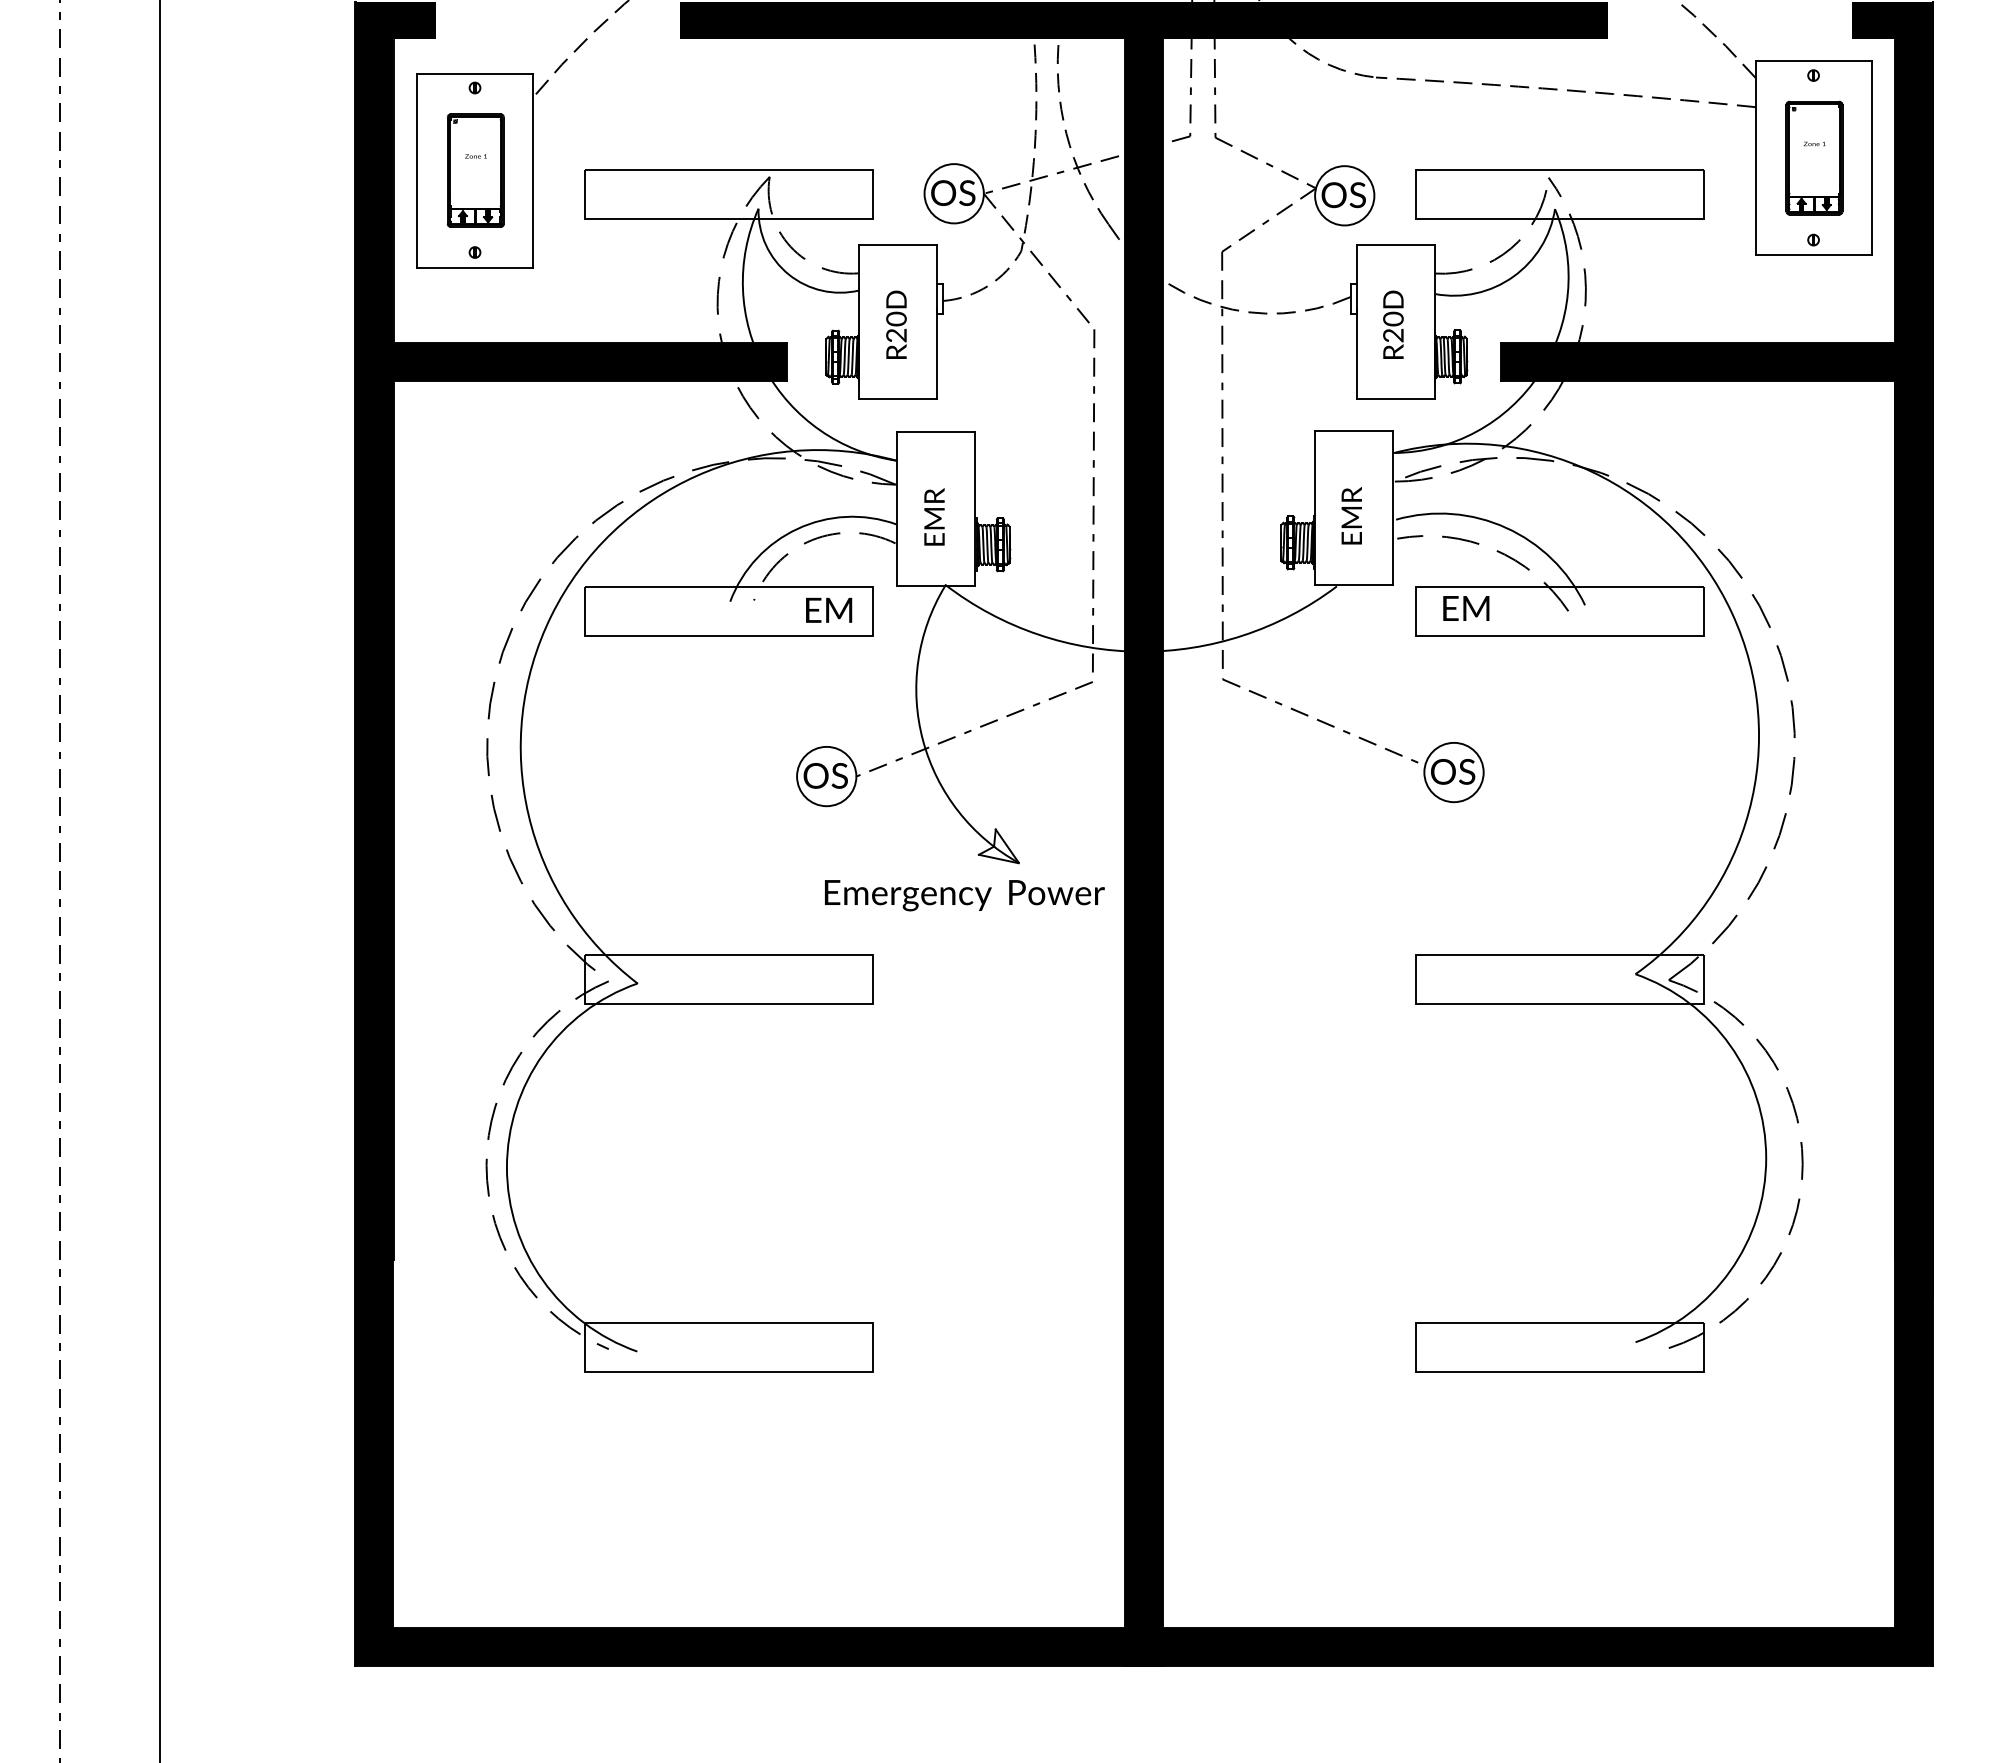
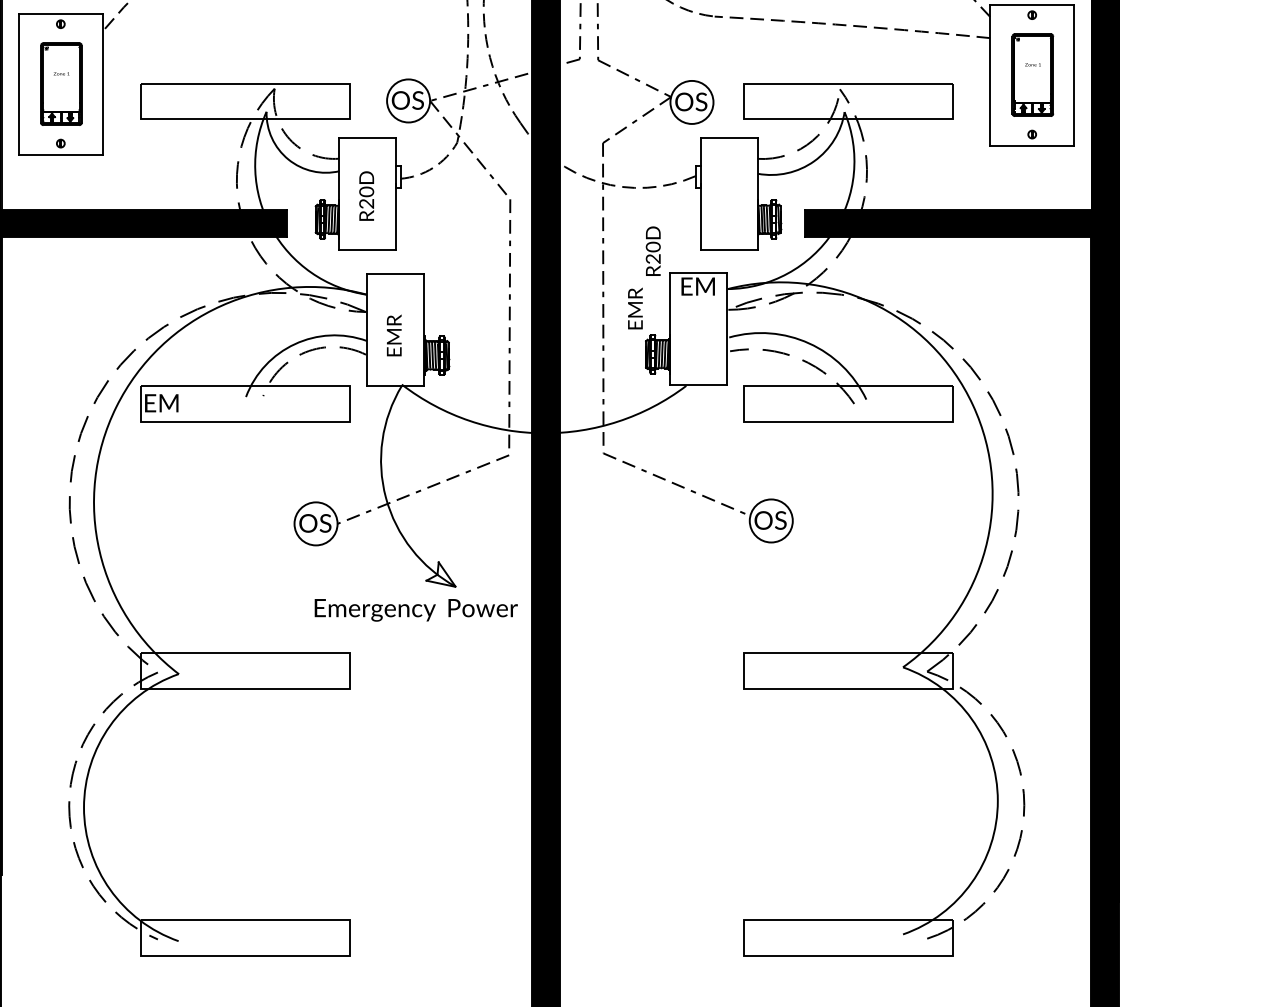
text: (1393, 324) -> (653, 250), moved
text: (1351, 515) -> (635, 308), moved
text: (1466, 608) -> (698, 286), moved
text: (829, 609) -> (162, 402), moved

